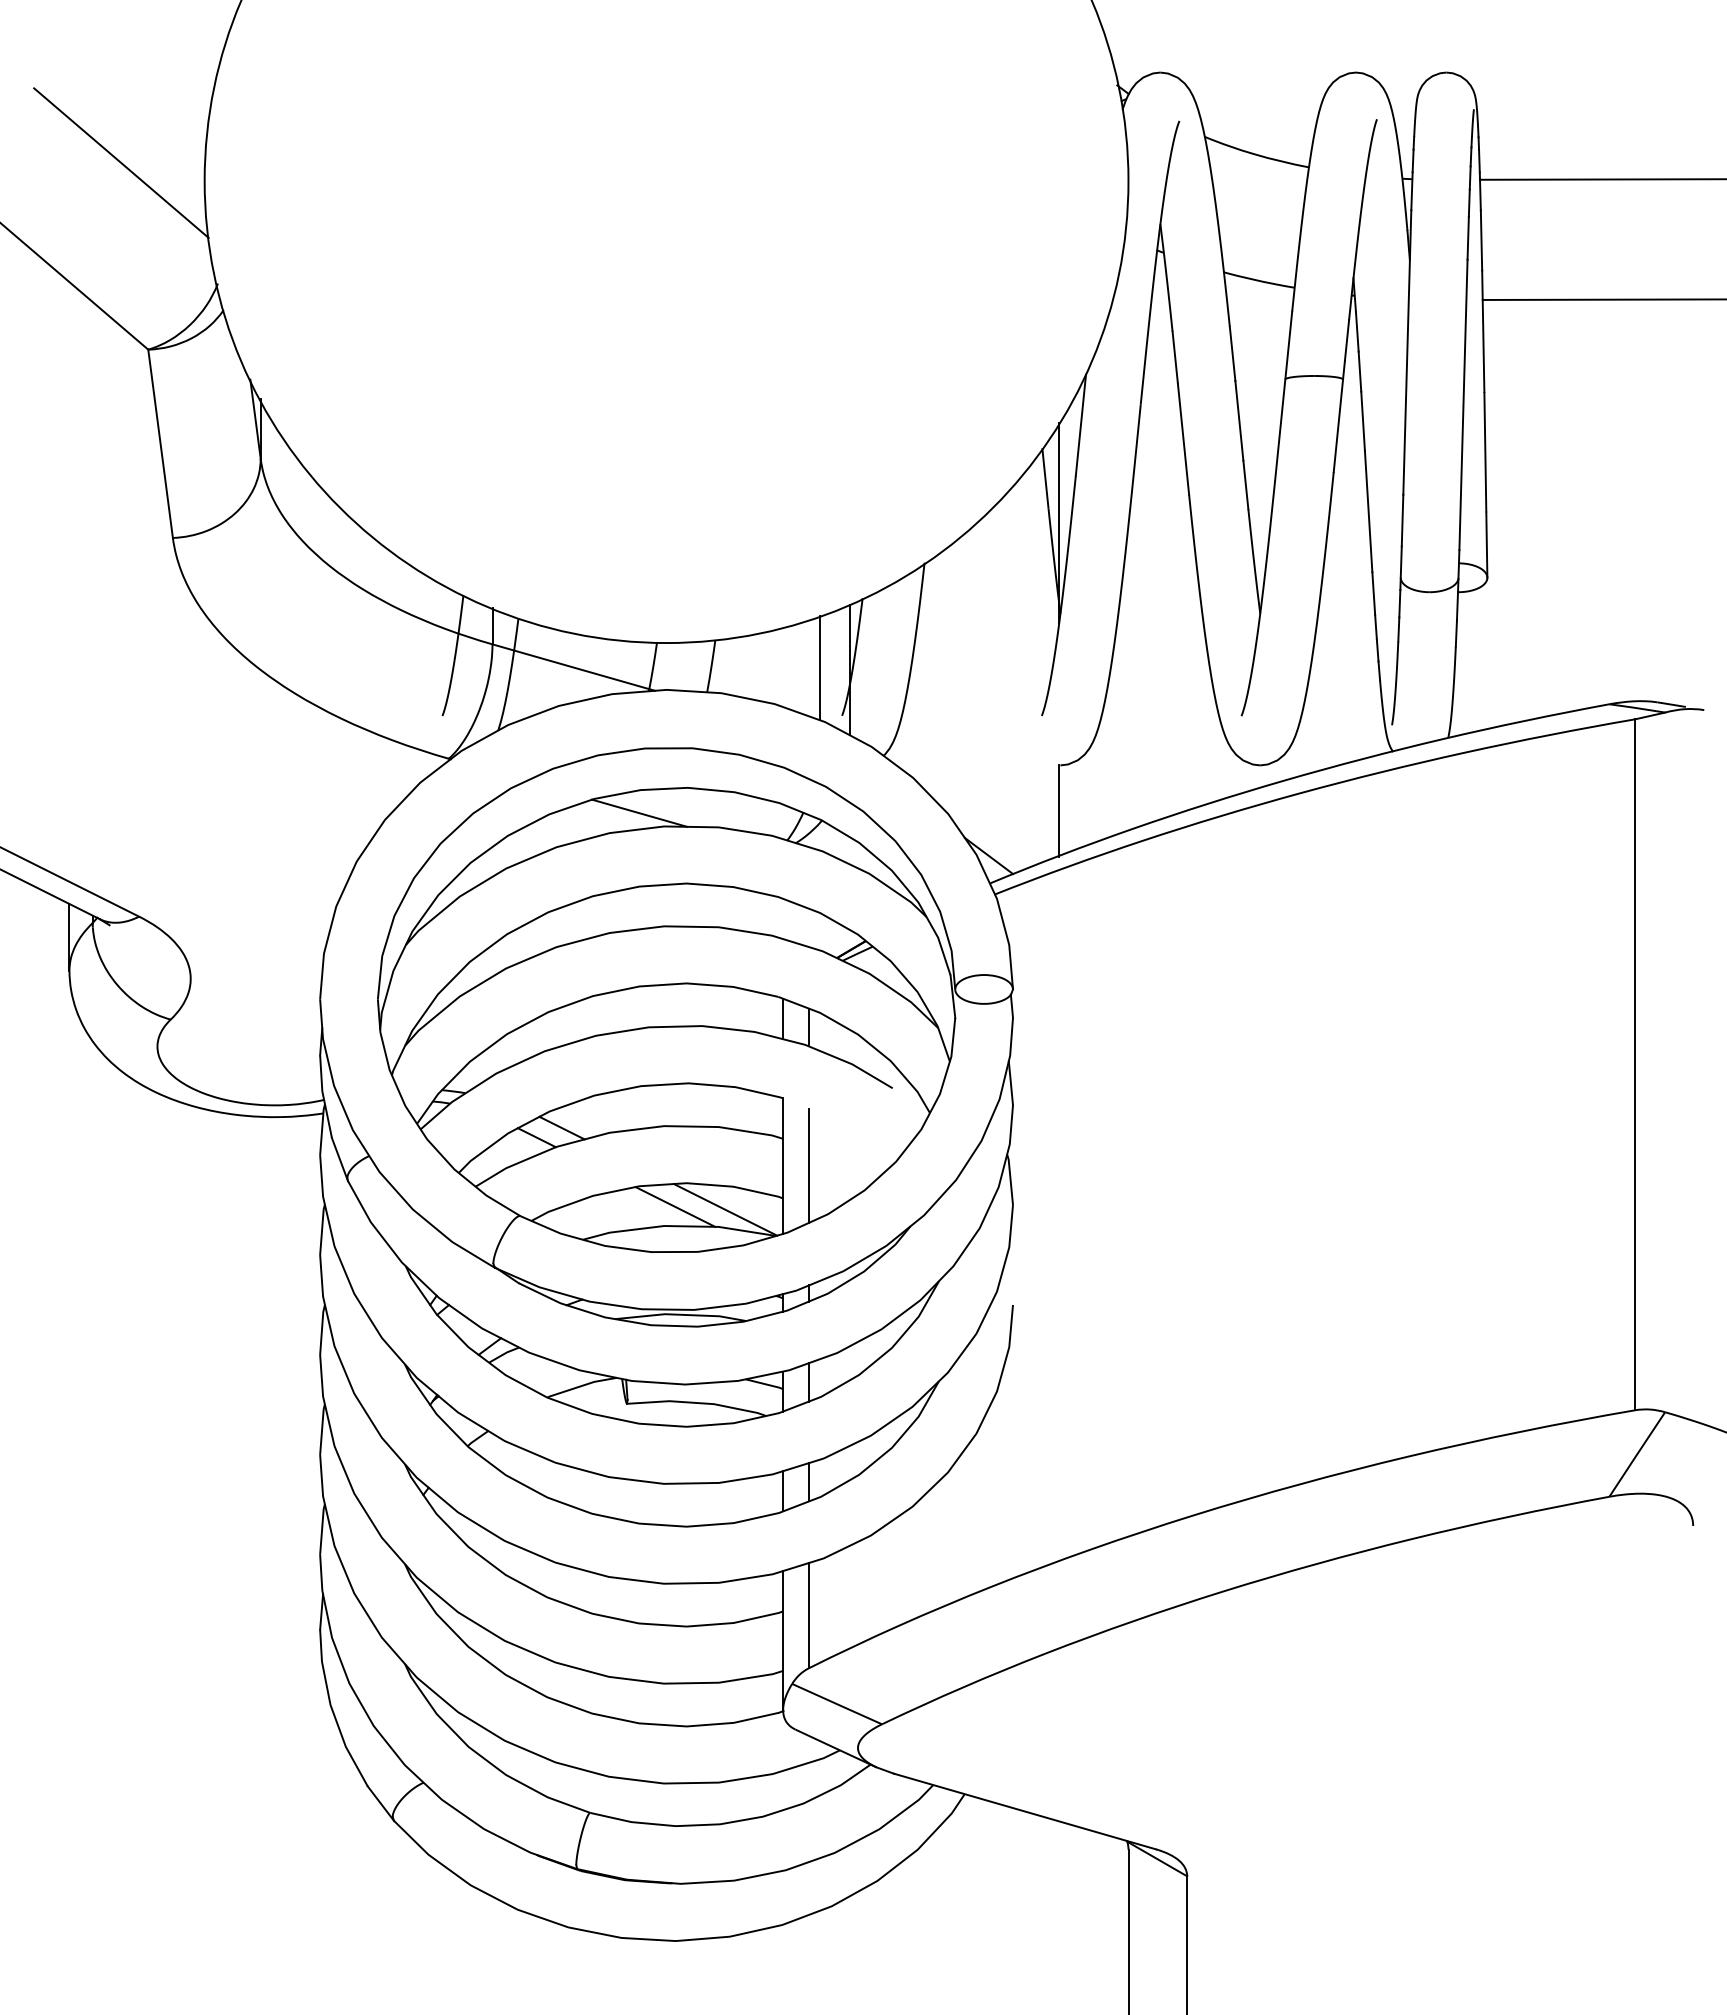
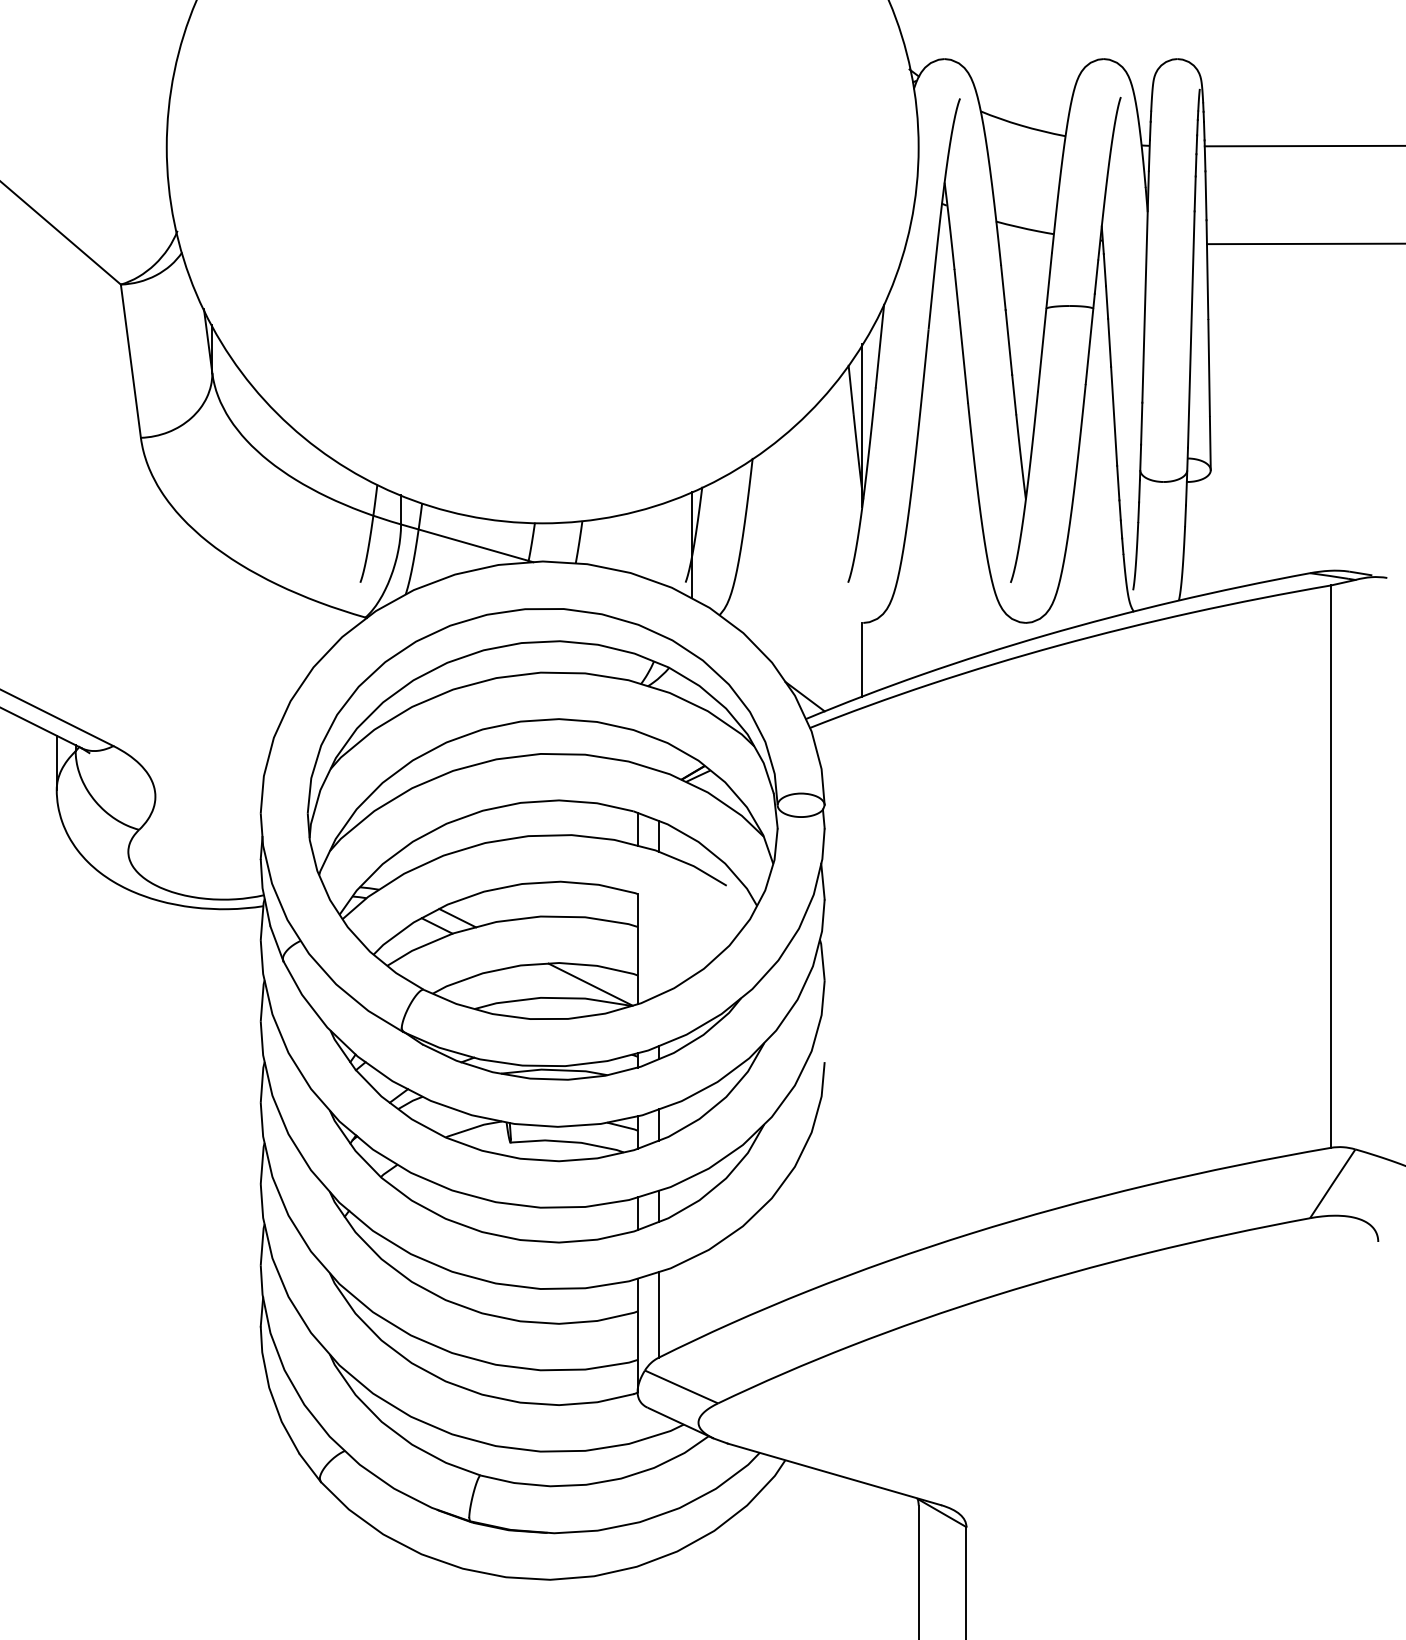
line: (121, 162) -> (99, 132), removed
line: (820, 667) -> (668, 543), removed
line: (639, 812) -> (520, 661), removed
line: (808, 1165) -> (658, 948), removed
line: (675, 1206) -> (549, 981), removed

